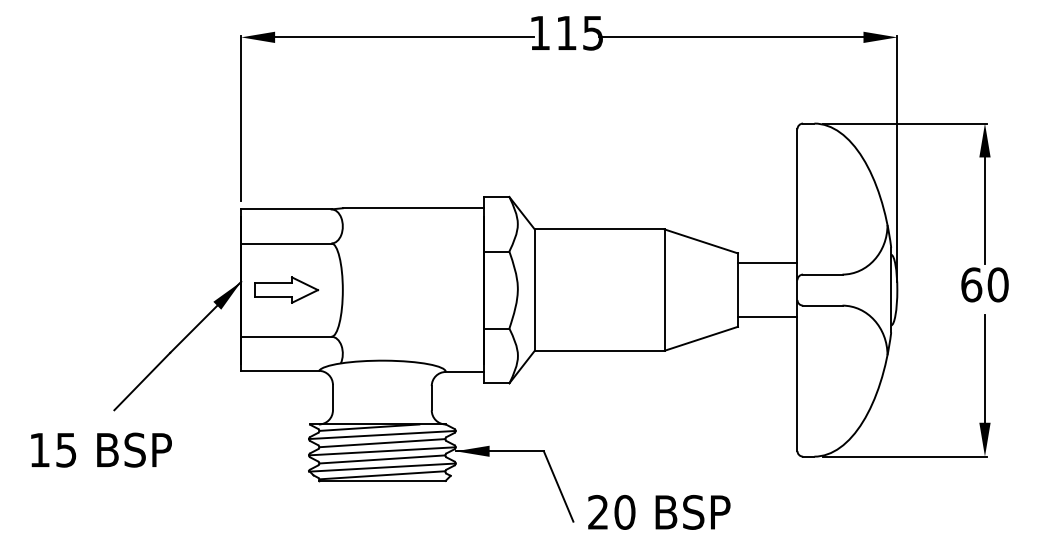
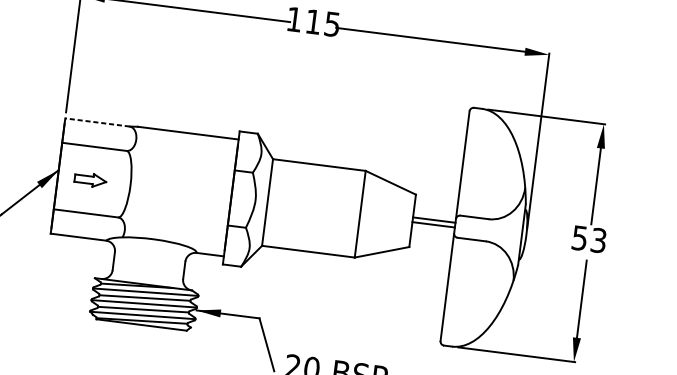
line: (285, 209) -> (96, 122), solid -> dashed
line: (767, 263) -> (434, 220), moved
text: (984, 284) -> (589, 239), 60 -> 53
part: (286, 289) -> (90, 179), size x0.7
line: (767, 316) -> (433, 224), moved

